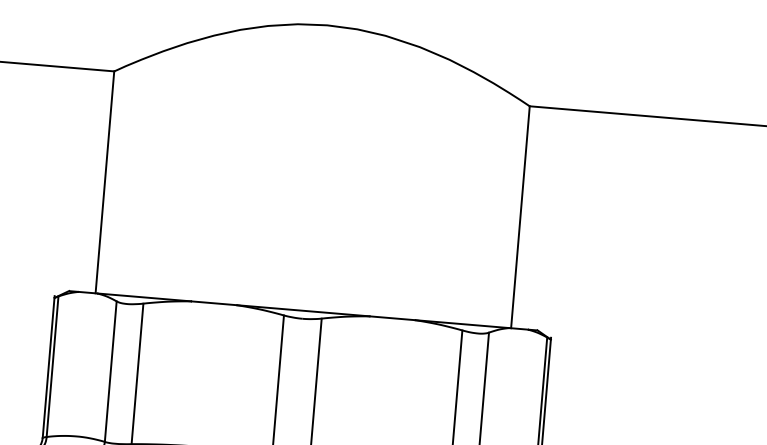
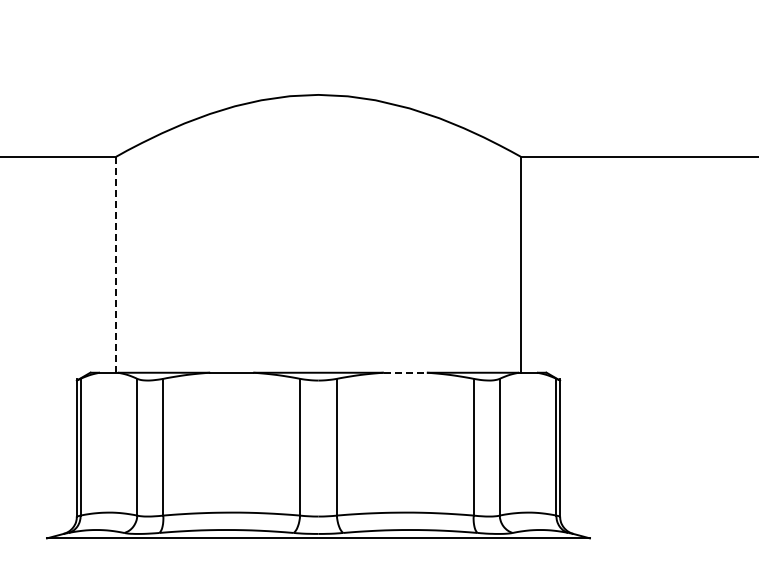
line: (105, 183) -> (116, 265), solid -> dashed
line: (392, 318) -> (405, 372), solid -> dashed

